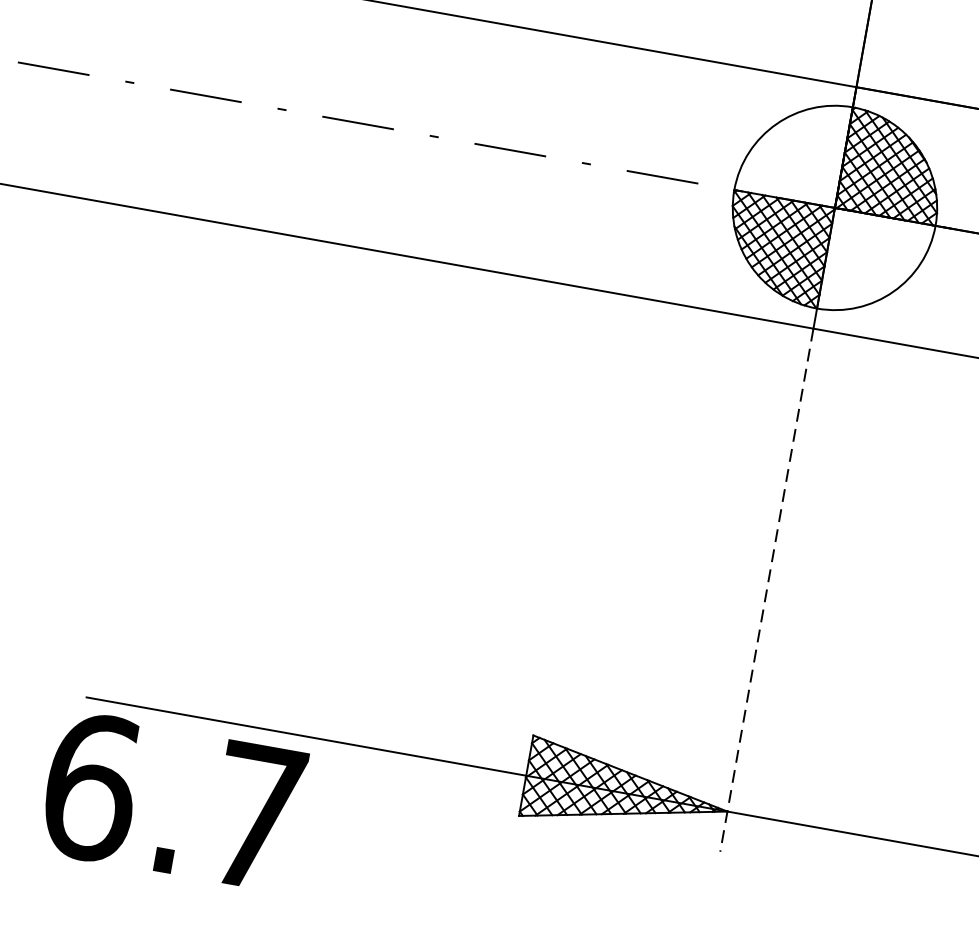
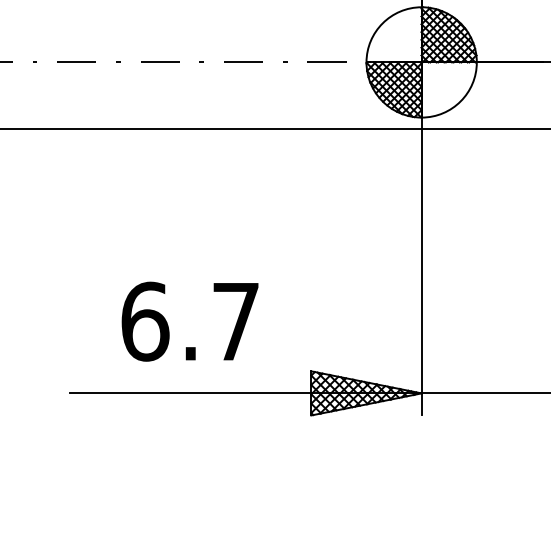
line: (766, 591) -> (421, 272), dashed -> solid
text: (171, 801) -> (189, 321), moved

